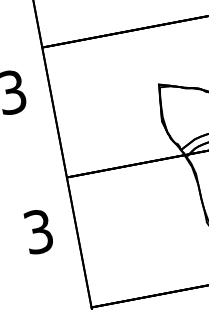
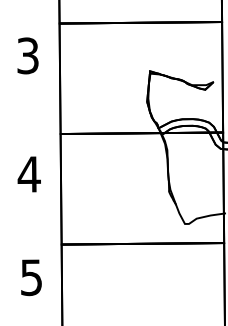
text: (37, 231) -> (28, 174), 3 -> 4

